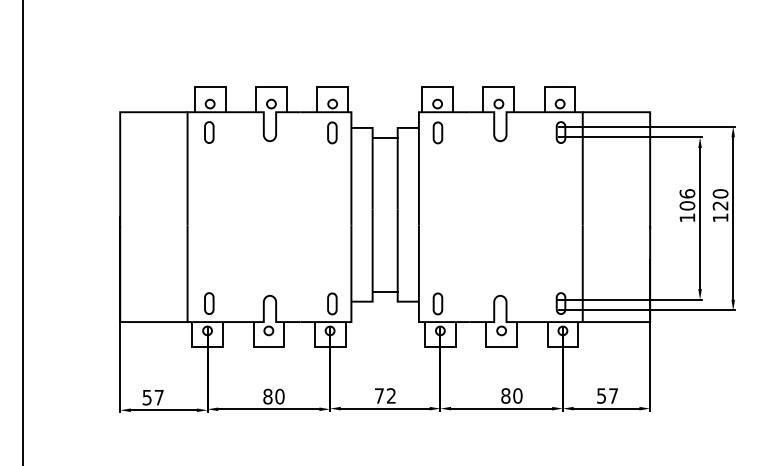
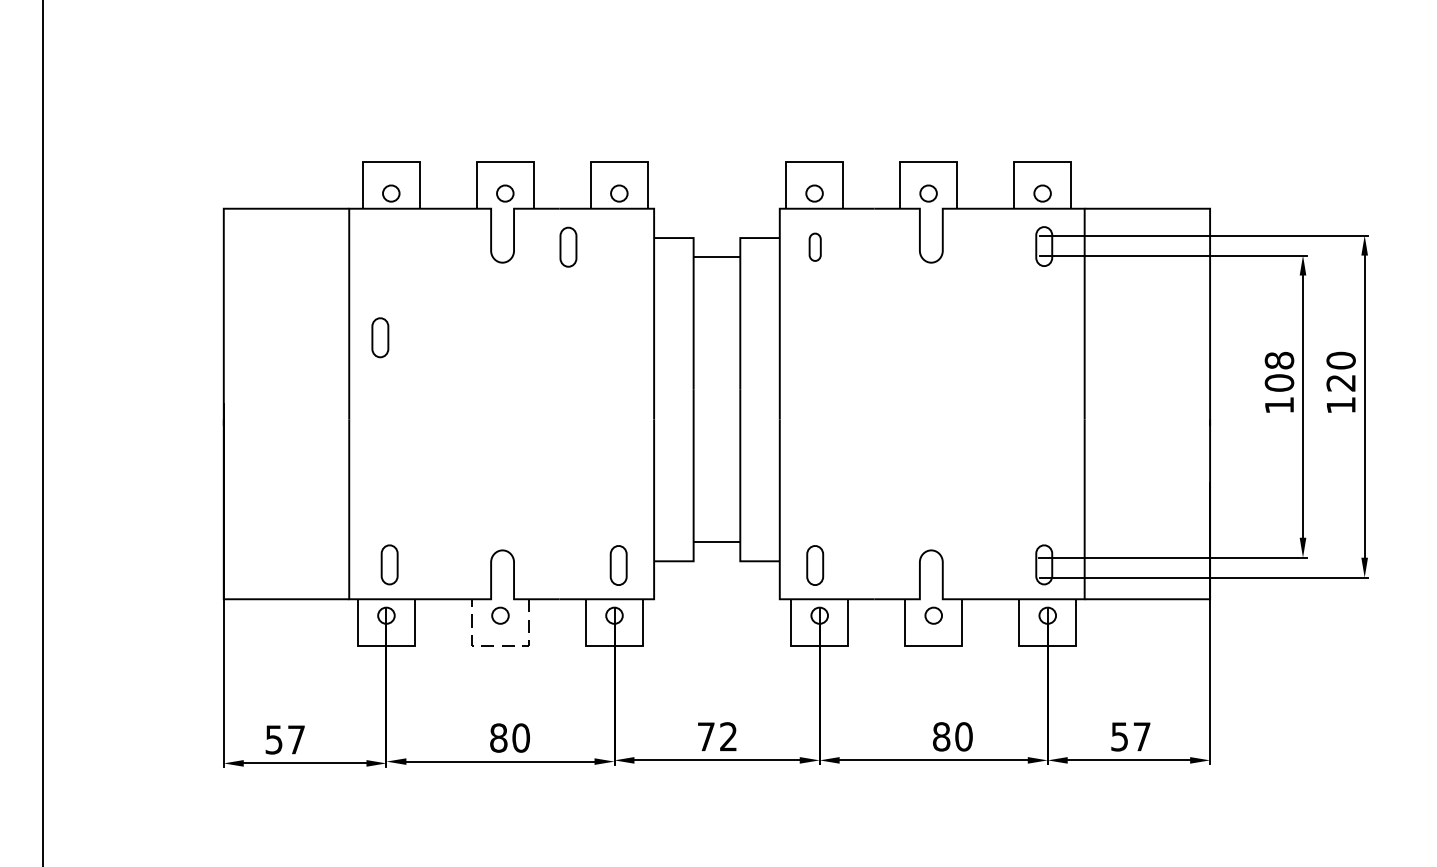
part: (209, 132) -> (380, 337), moved
part: (332, 132) -> (568, 246), moved
part: (437, 132) -> (814, 246), size x0.7
text: (687, 193) -> (1279, 359), 106 -> 108
line: (268, 347) -> (499, 646), solid -> dashed

